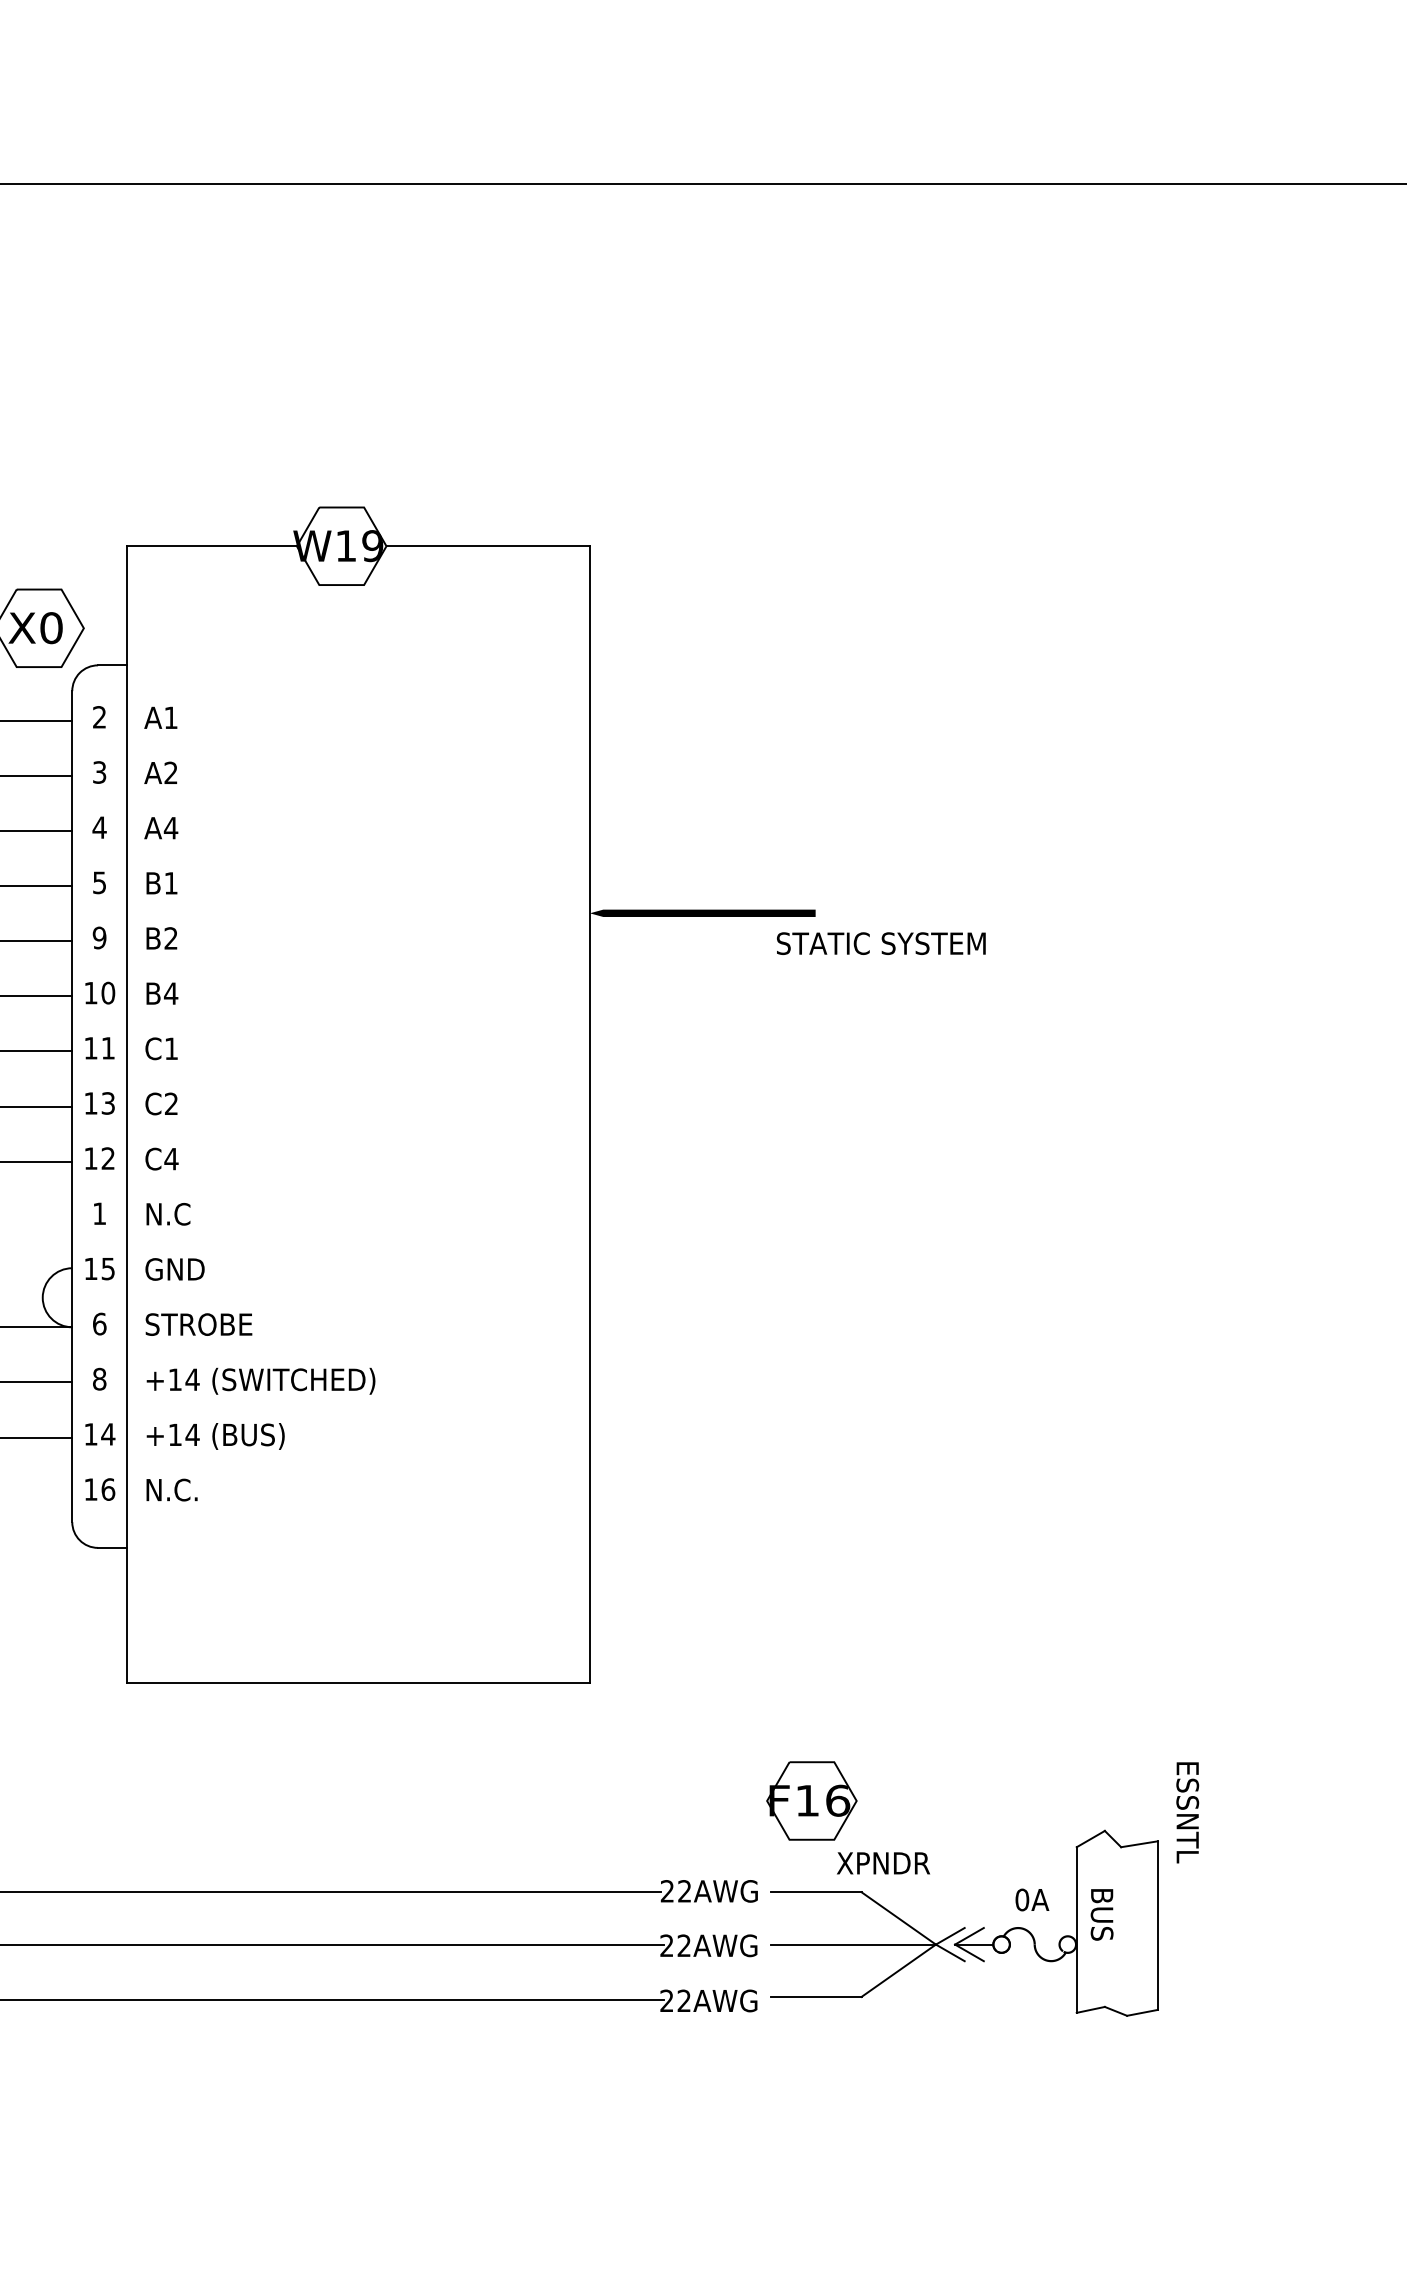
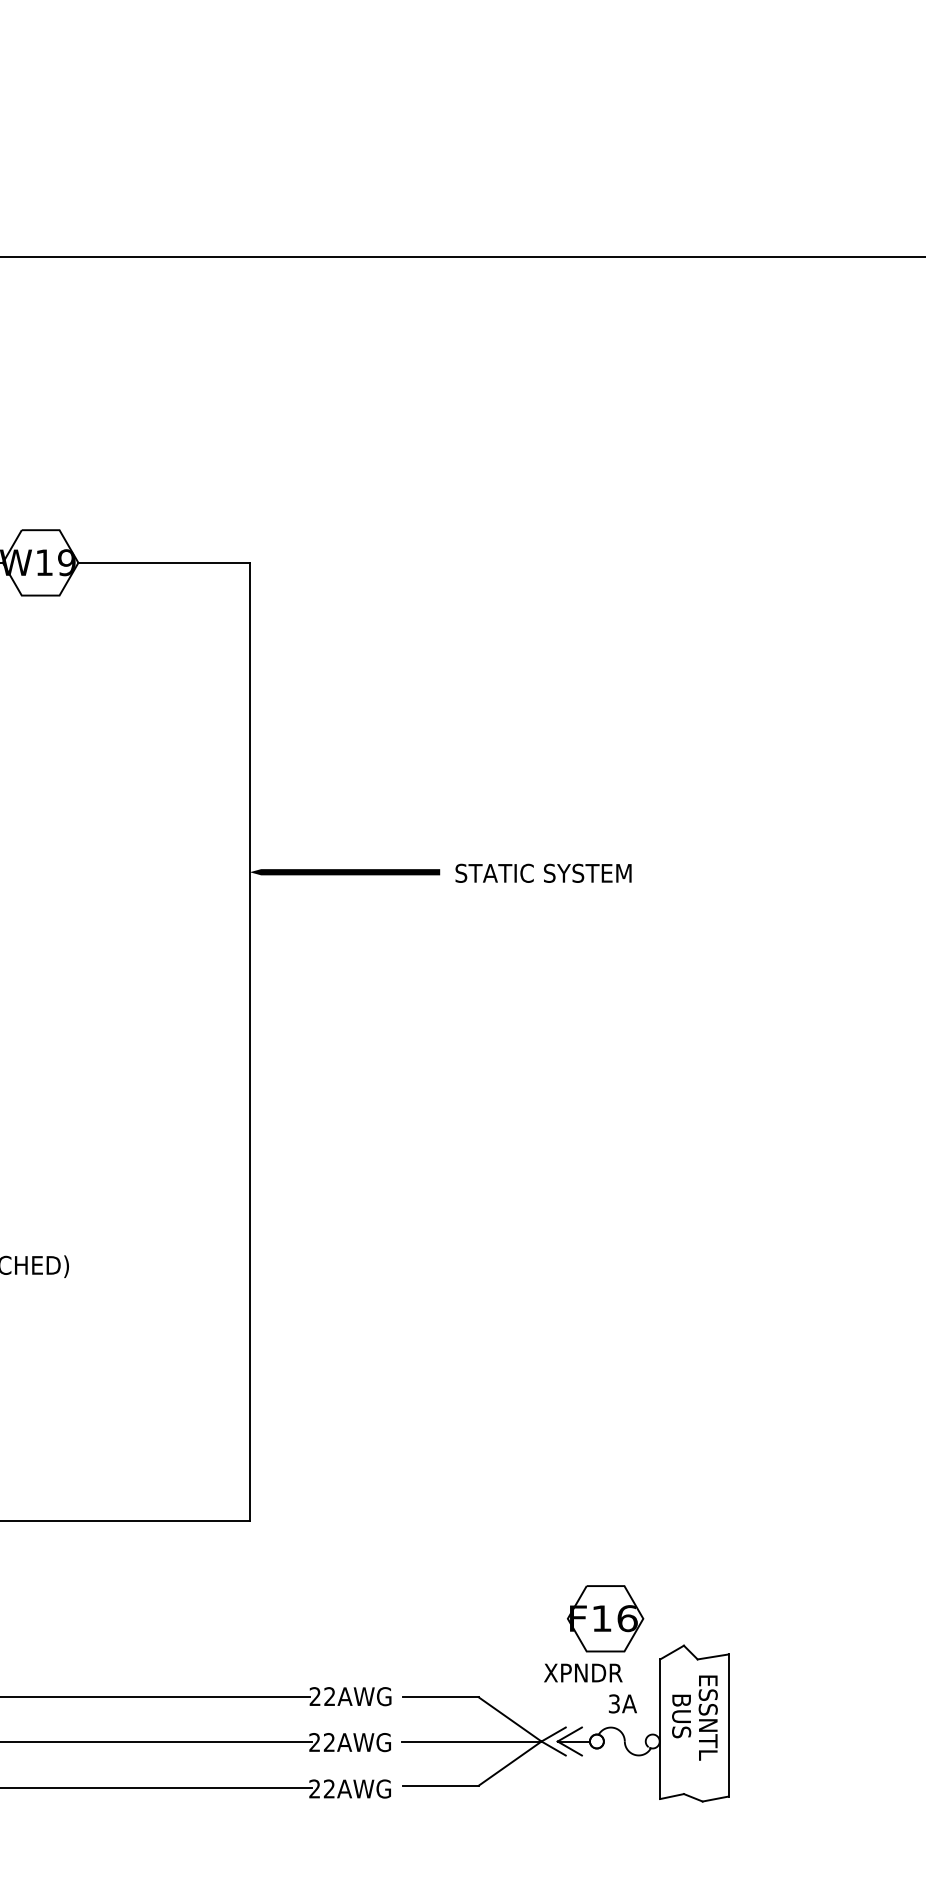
text: (881, 943) -> (543, 873), moved
part: (811, 1800) -> (605, 1618), moved
text: (1187, 1812) -> (708, 1717), moved
text: (883, 1863) -> (583, 1673), moved
text: (1022, 1899) -> (614, 1703), 0A -> 3A

